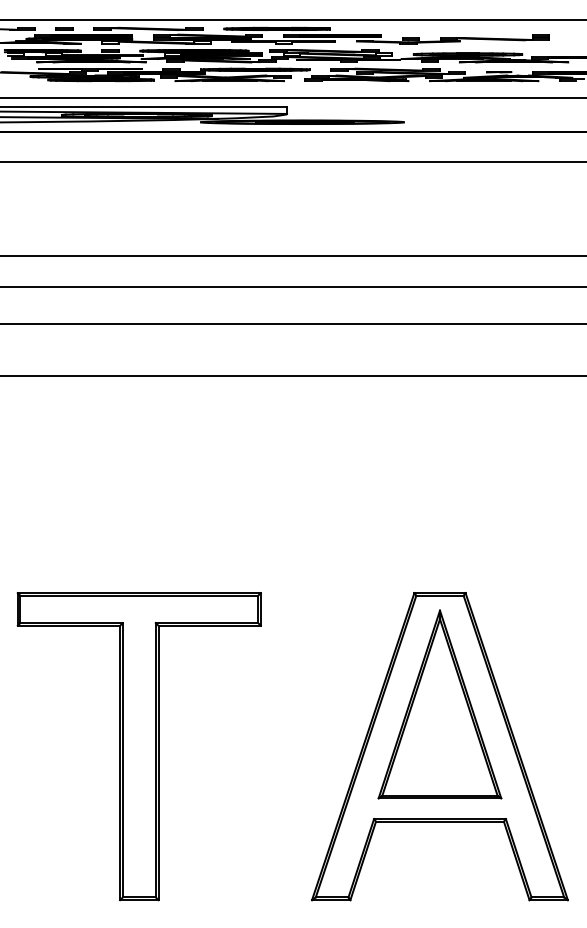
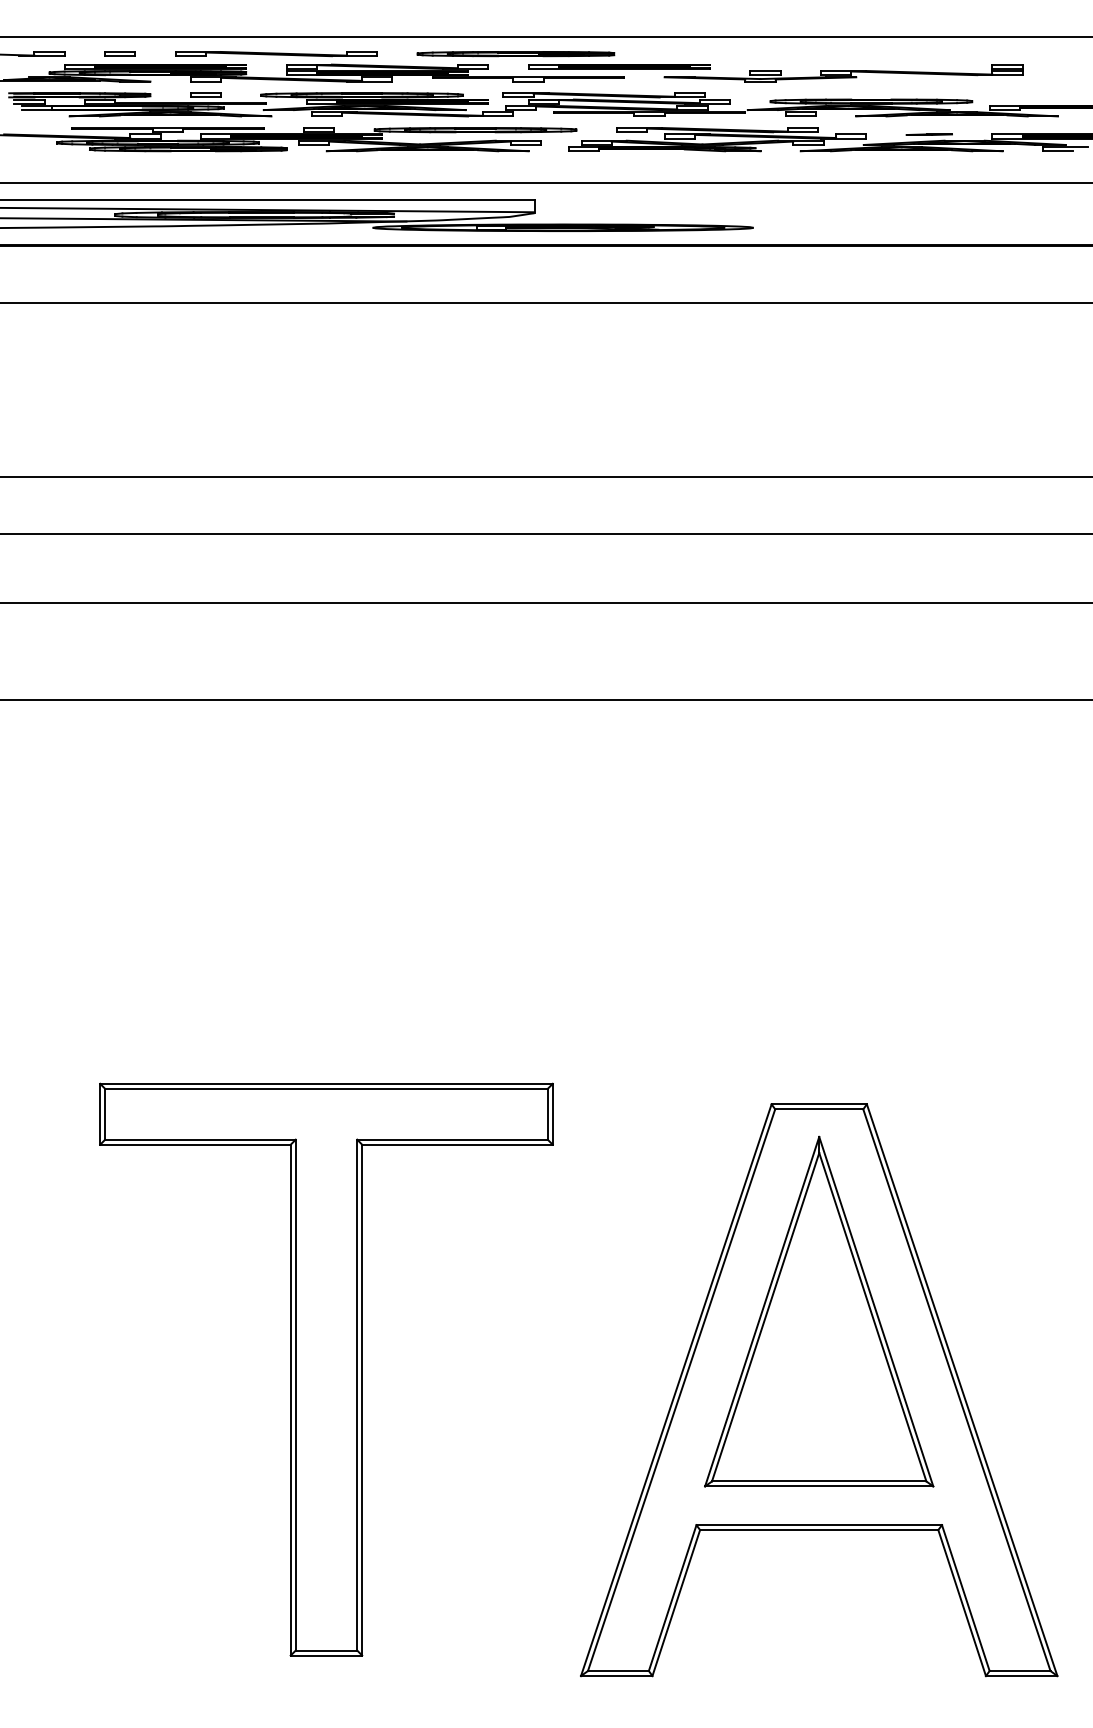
part: (138, 746) -> (324, 1369), moved

